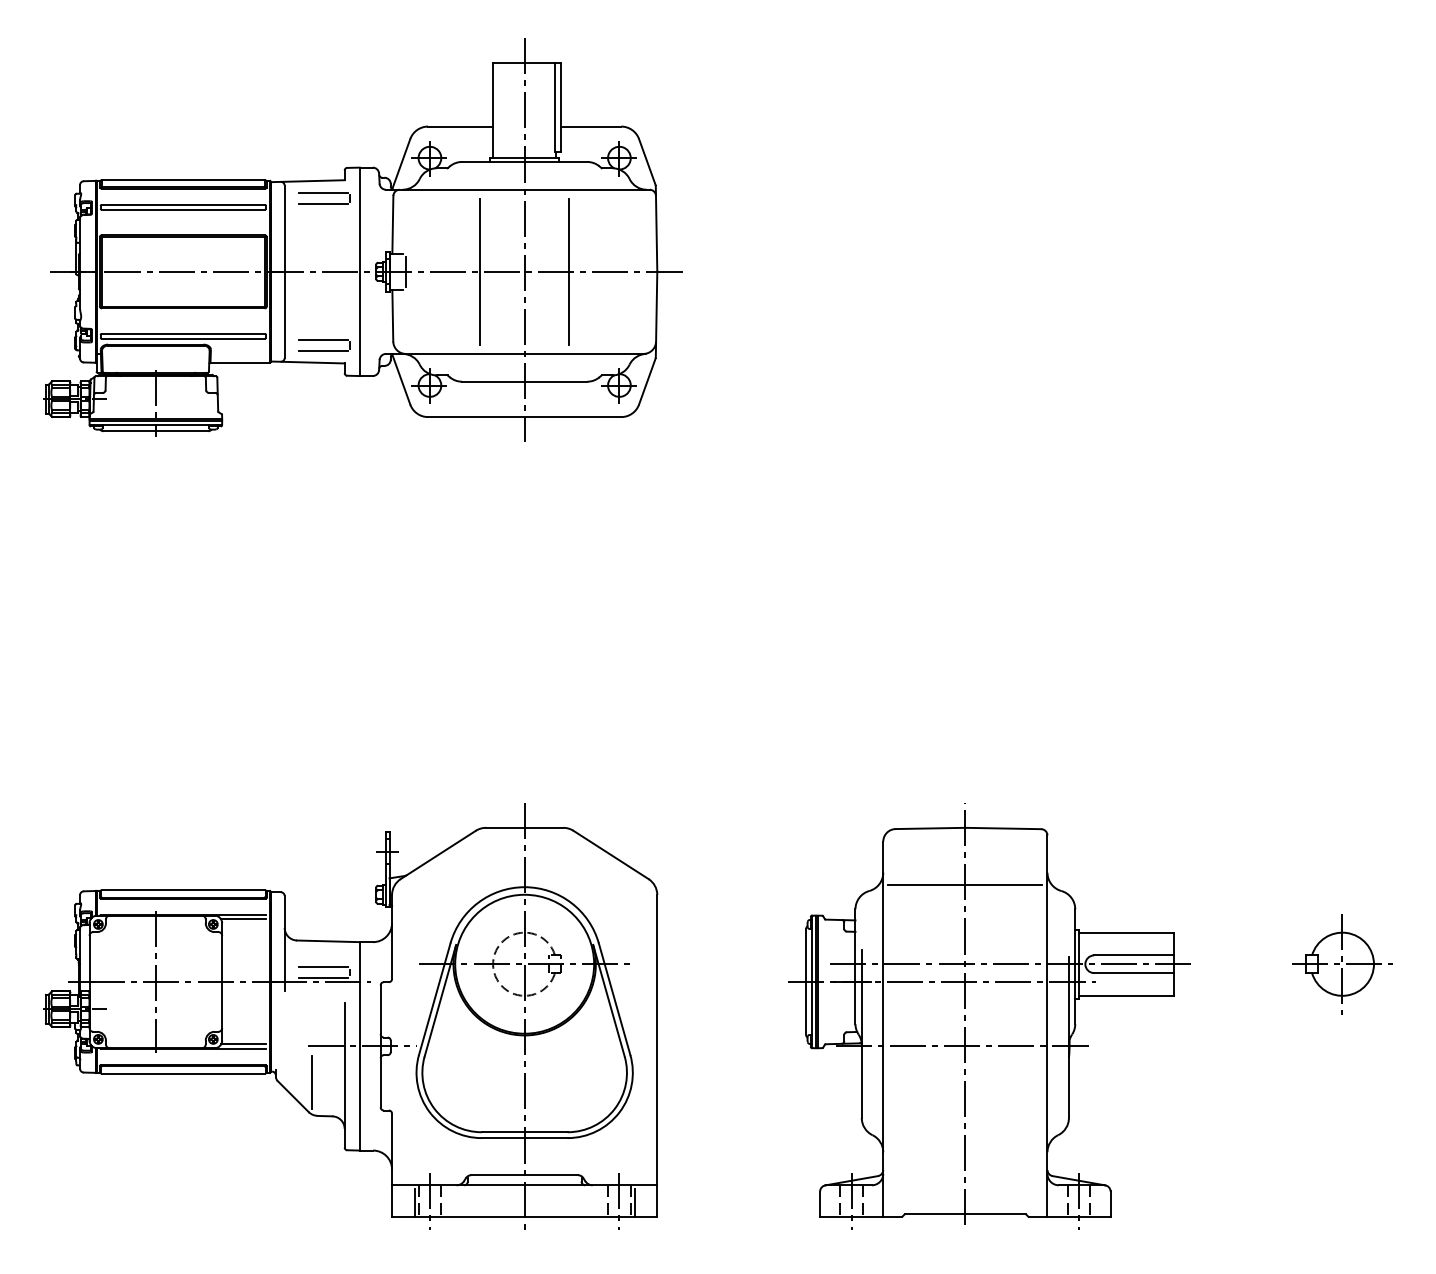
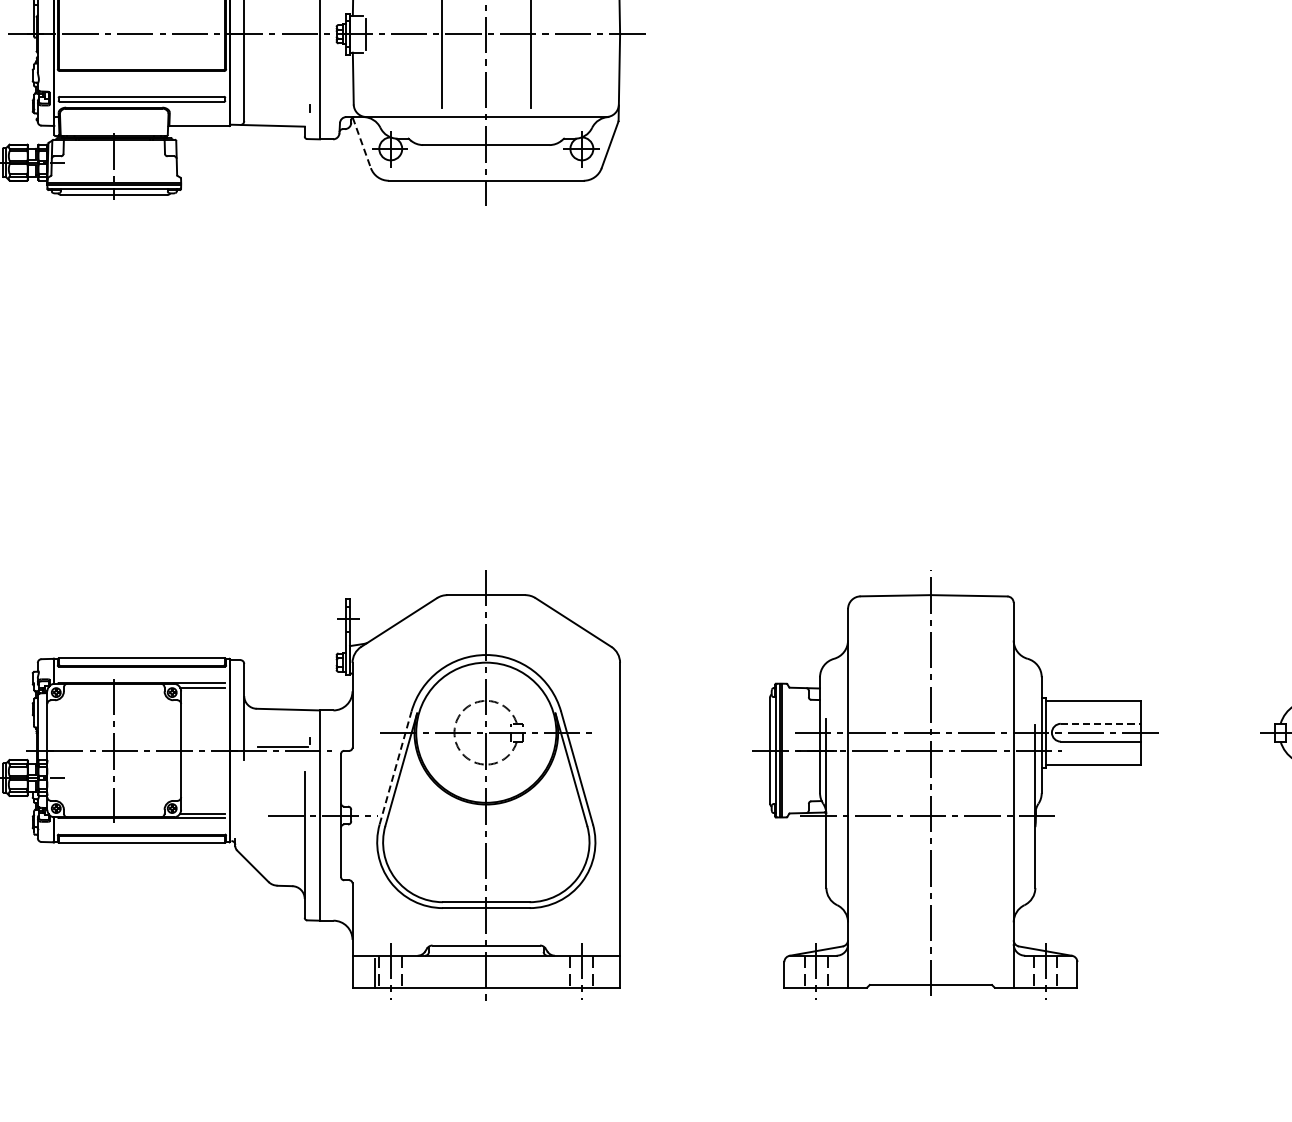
line: (322, 339) -> (282, 102), removed
line: (322, 350) -> (282, 113), removed
line: (401, 379) -> (362, 142), solid -> dashed
line: (965, 884) -> (931, 652), removed
line: (1133, 955) -> (1100, 723), solid -> dashed
line: (322, 967) -> (282, 736), removed
line: (434, 998) -> (395, 767), solid -> dashed
line: (312, 1082) -> (272, 852), removed
line: (634, 1202) -> (597, 973), removed

